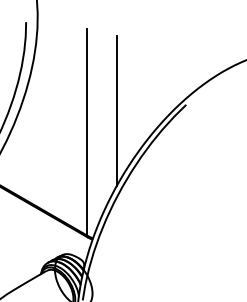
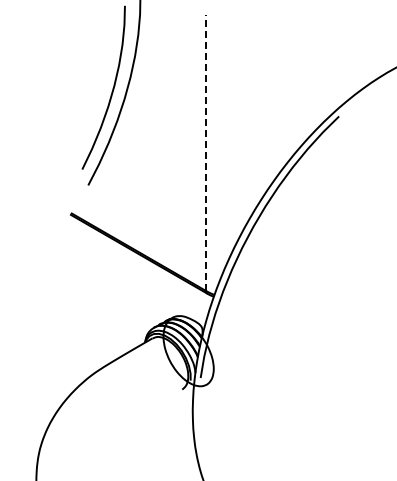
line: (117, 110) -> (246, 124), removed
line: (87, 131) -> (206, 152), solid -> dashed

